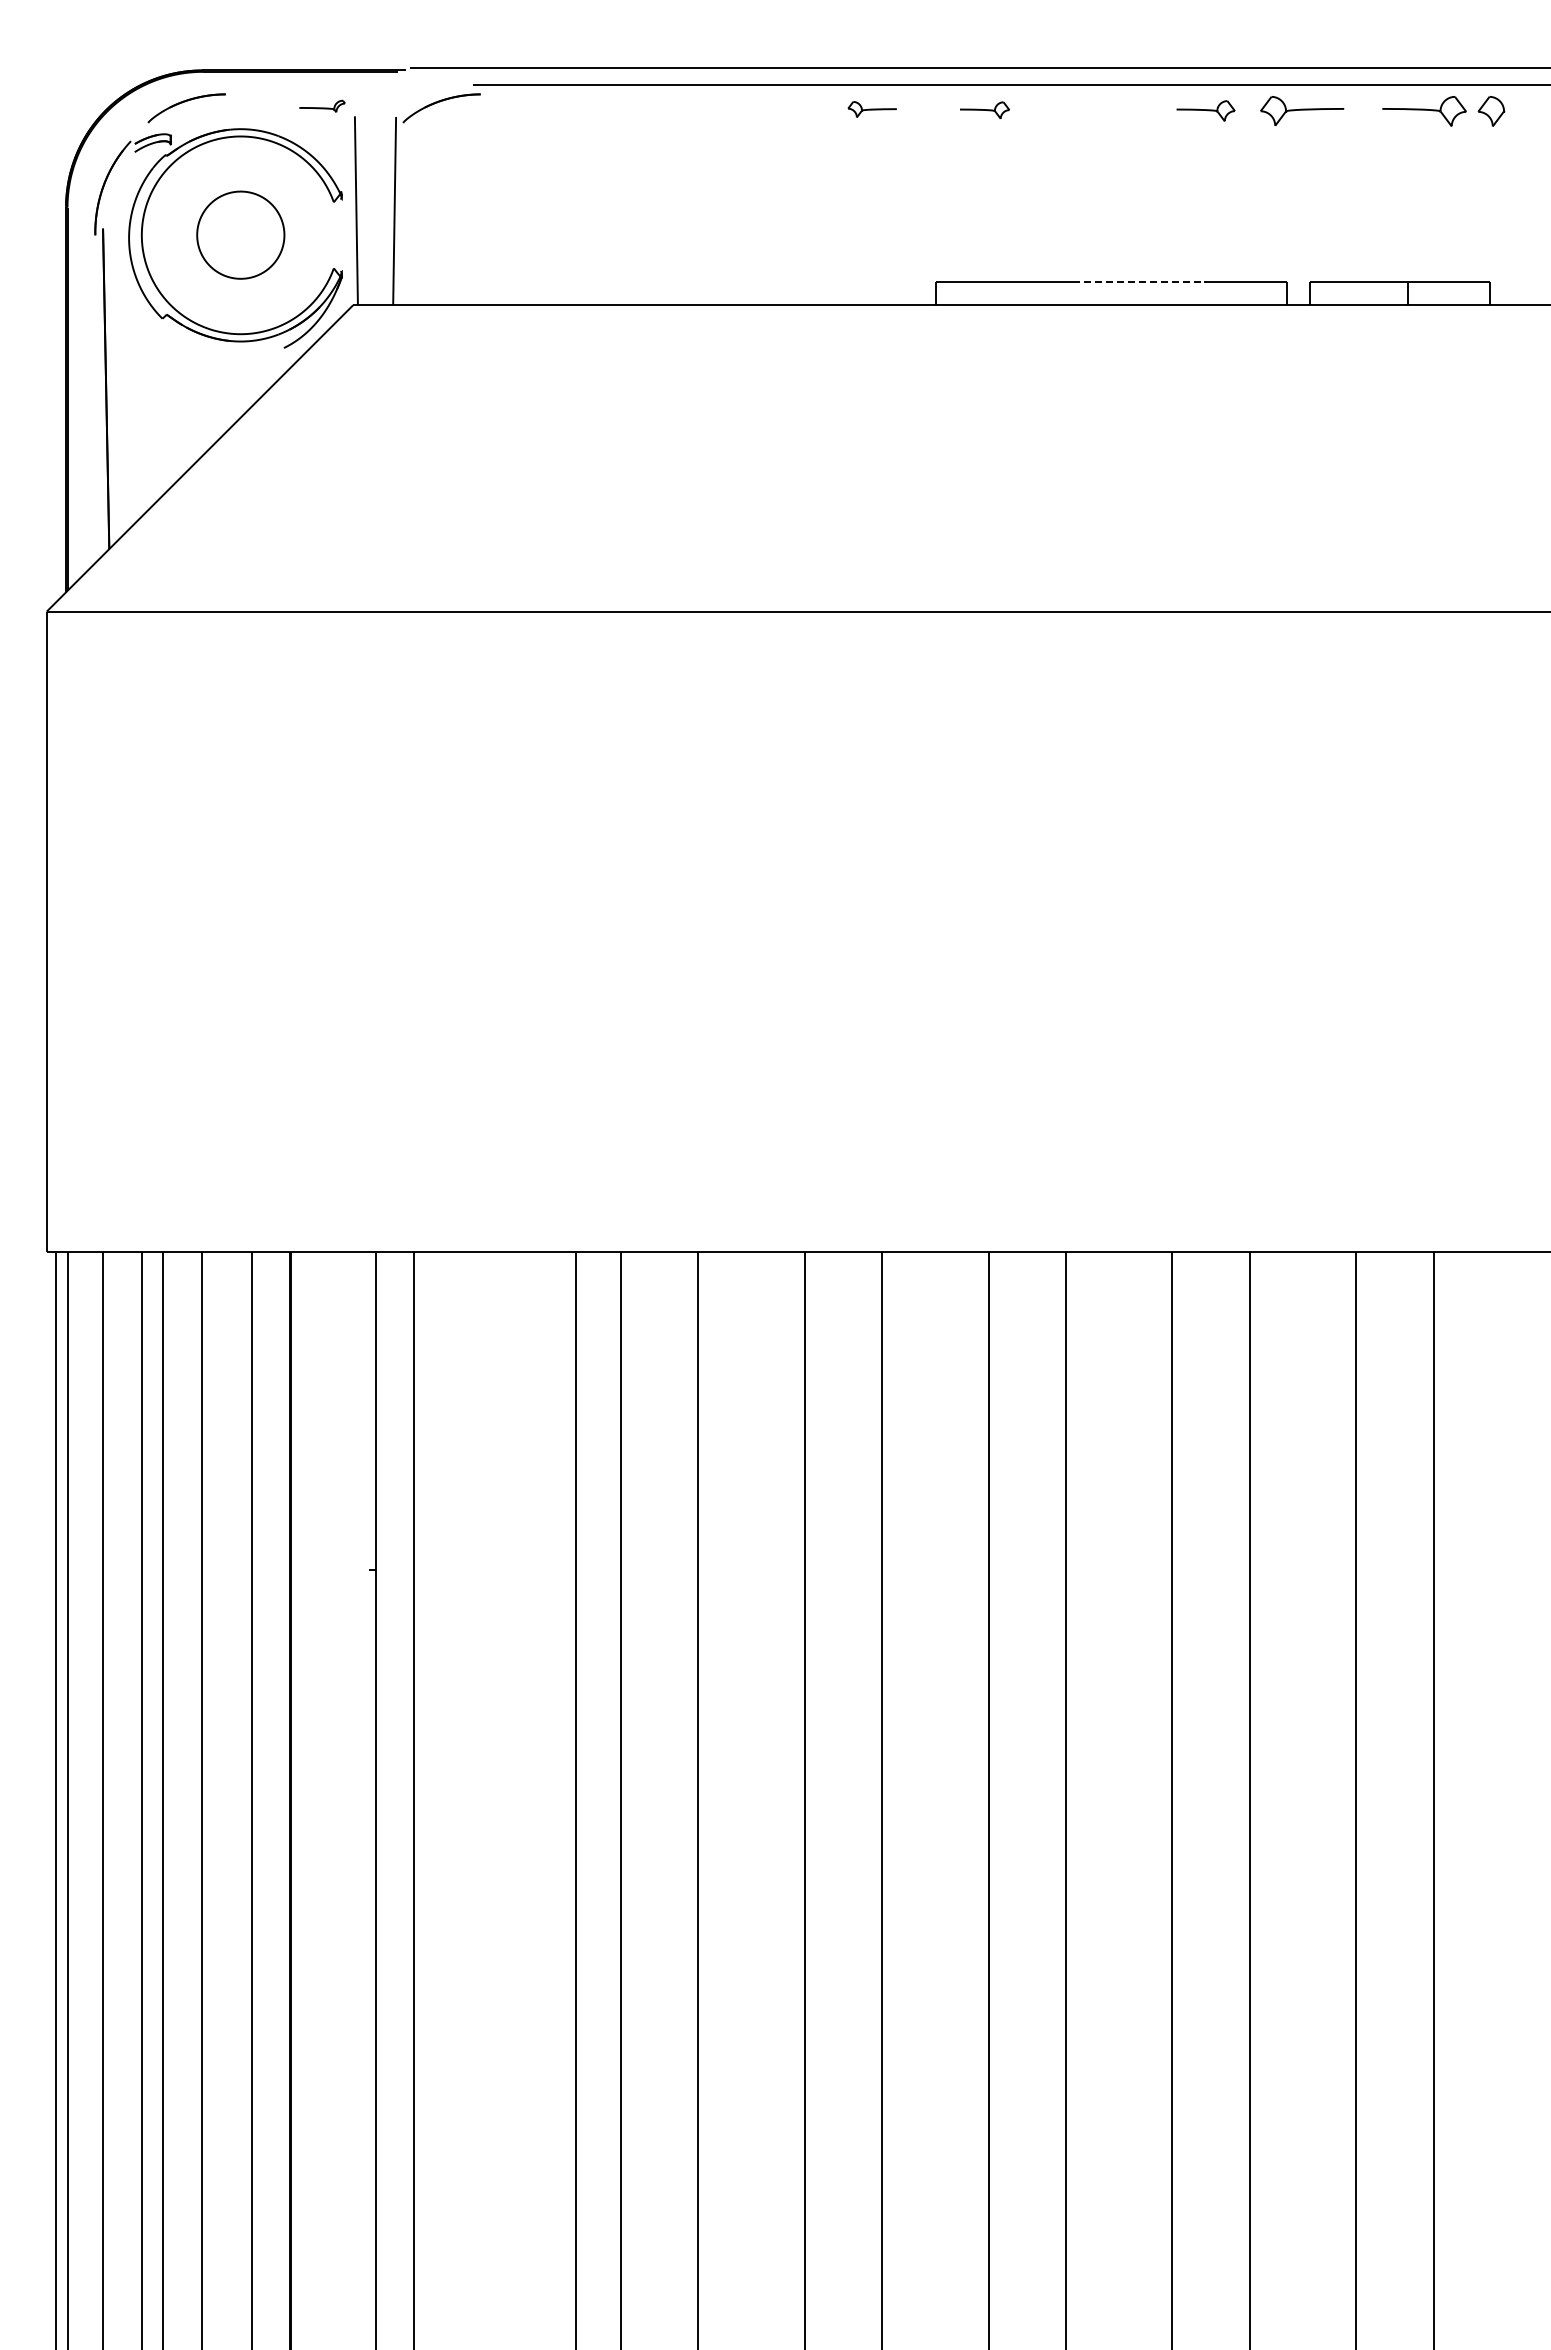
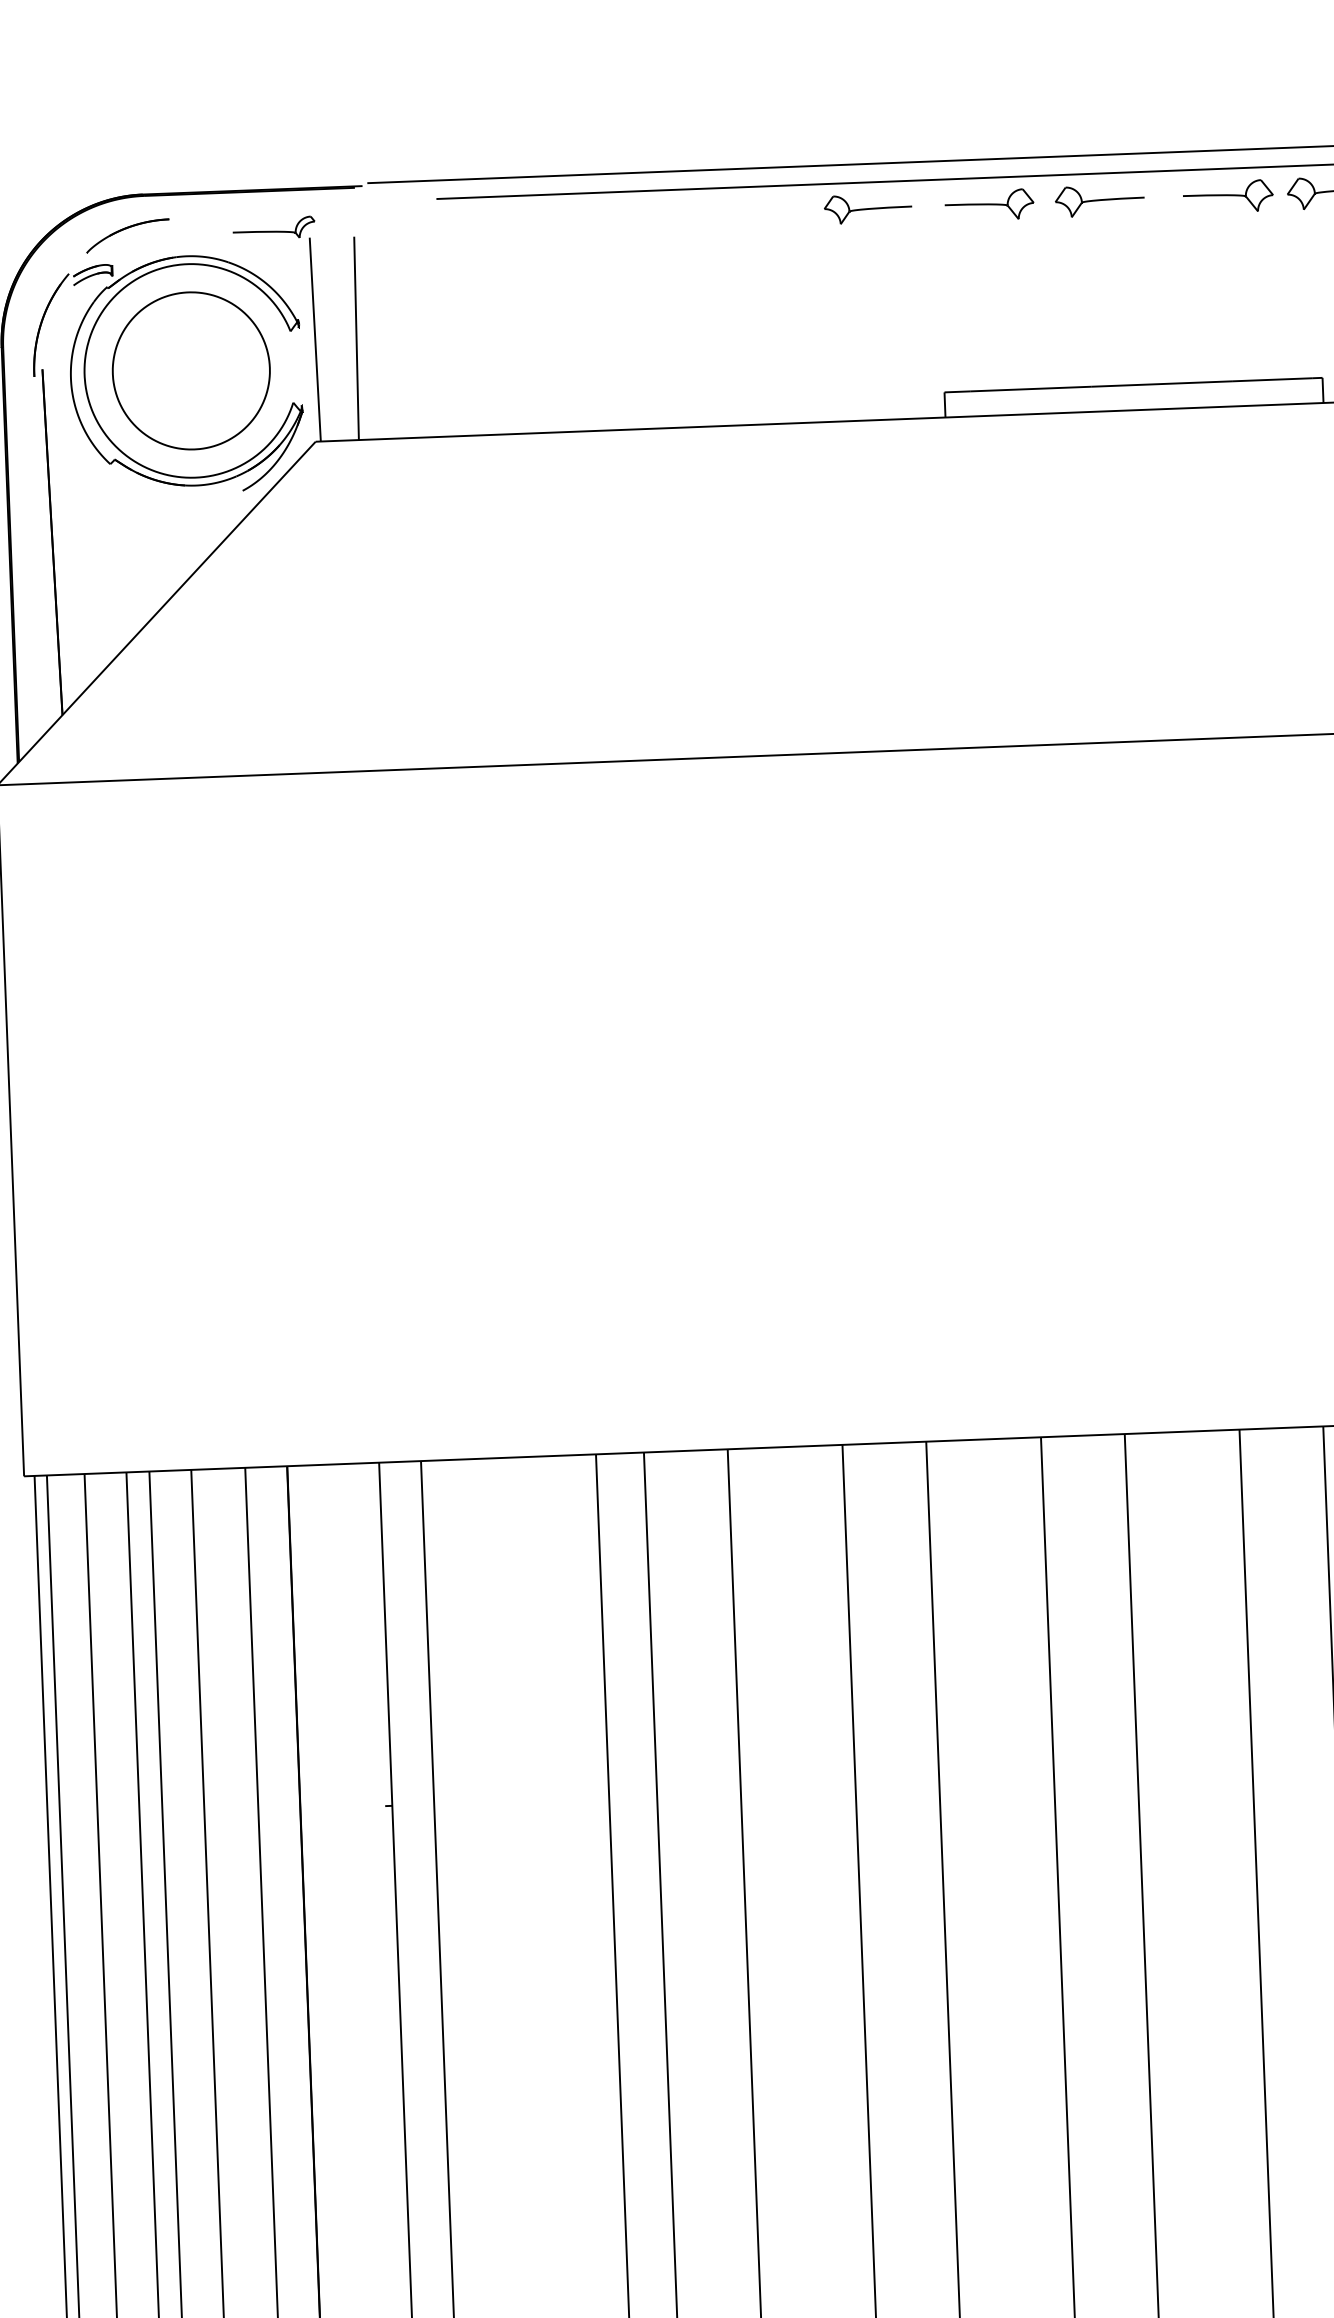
part: (440, 102) -> (401, 219), removed
part: (322, 106) -> (274, 228), size x1.67
part: (872, 109) -> (868, 208), size x1.67
part: (984, 110) -> (989, 205), size x1.67
part: (1086, 110) -> (1099, 201), added
part: (1205, 110) -> (1227, 196), size x1.43
part: (240, 234) -> (191, 370), size x1.67
line: (1138, 281) -> (1162, 383), dashed -> solid

